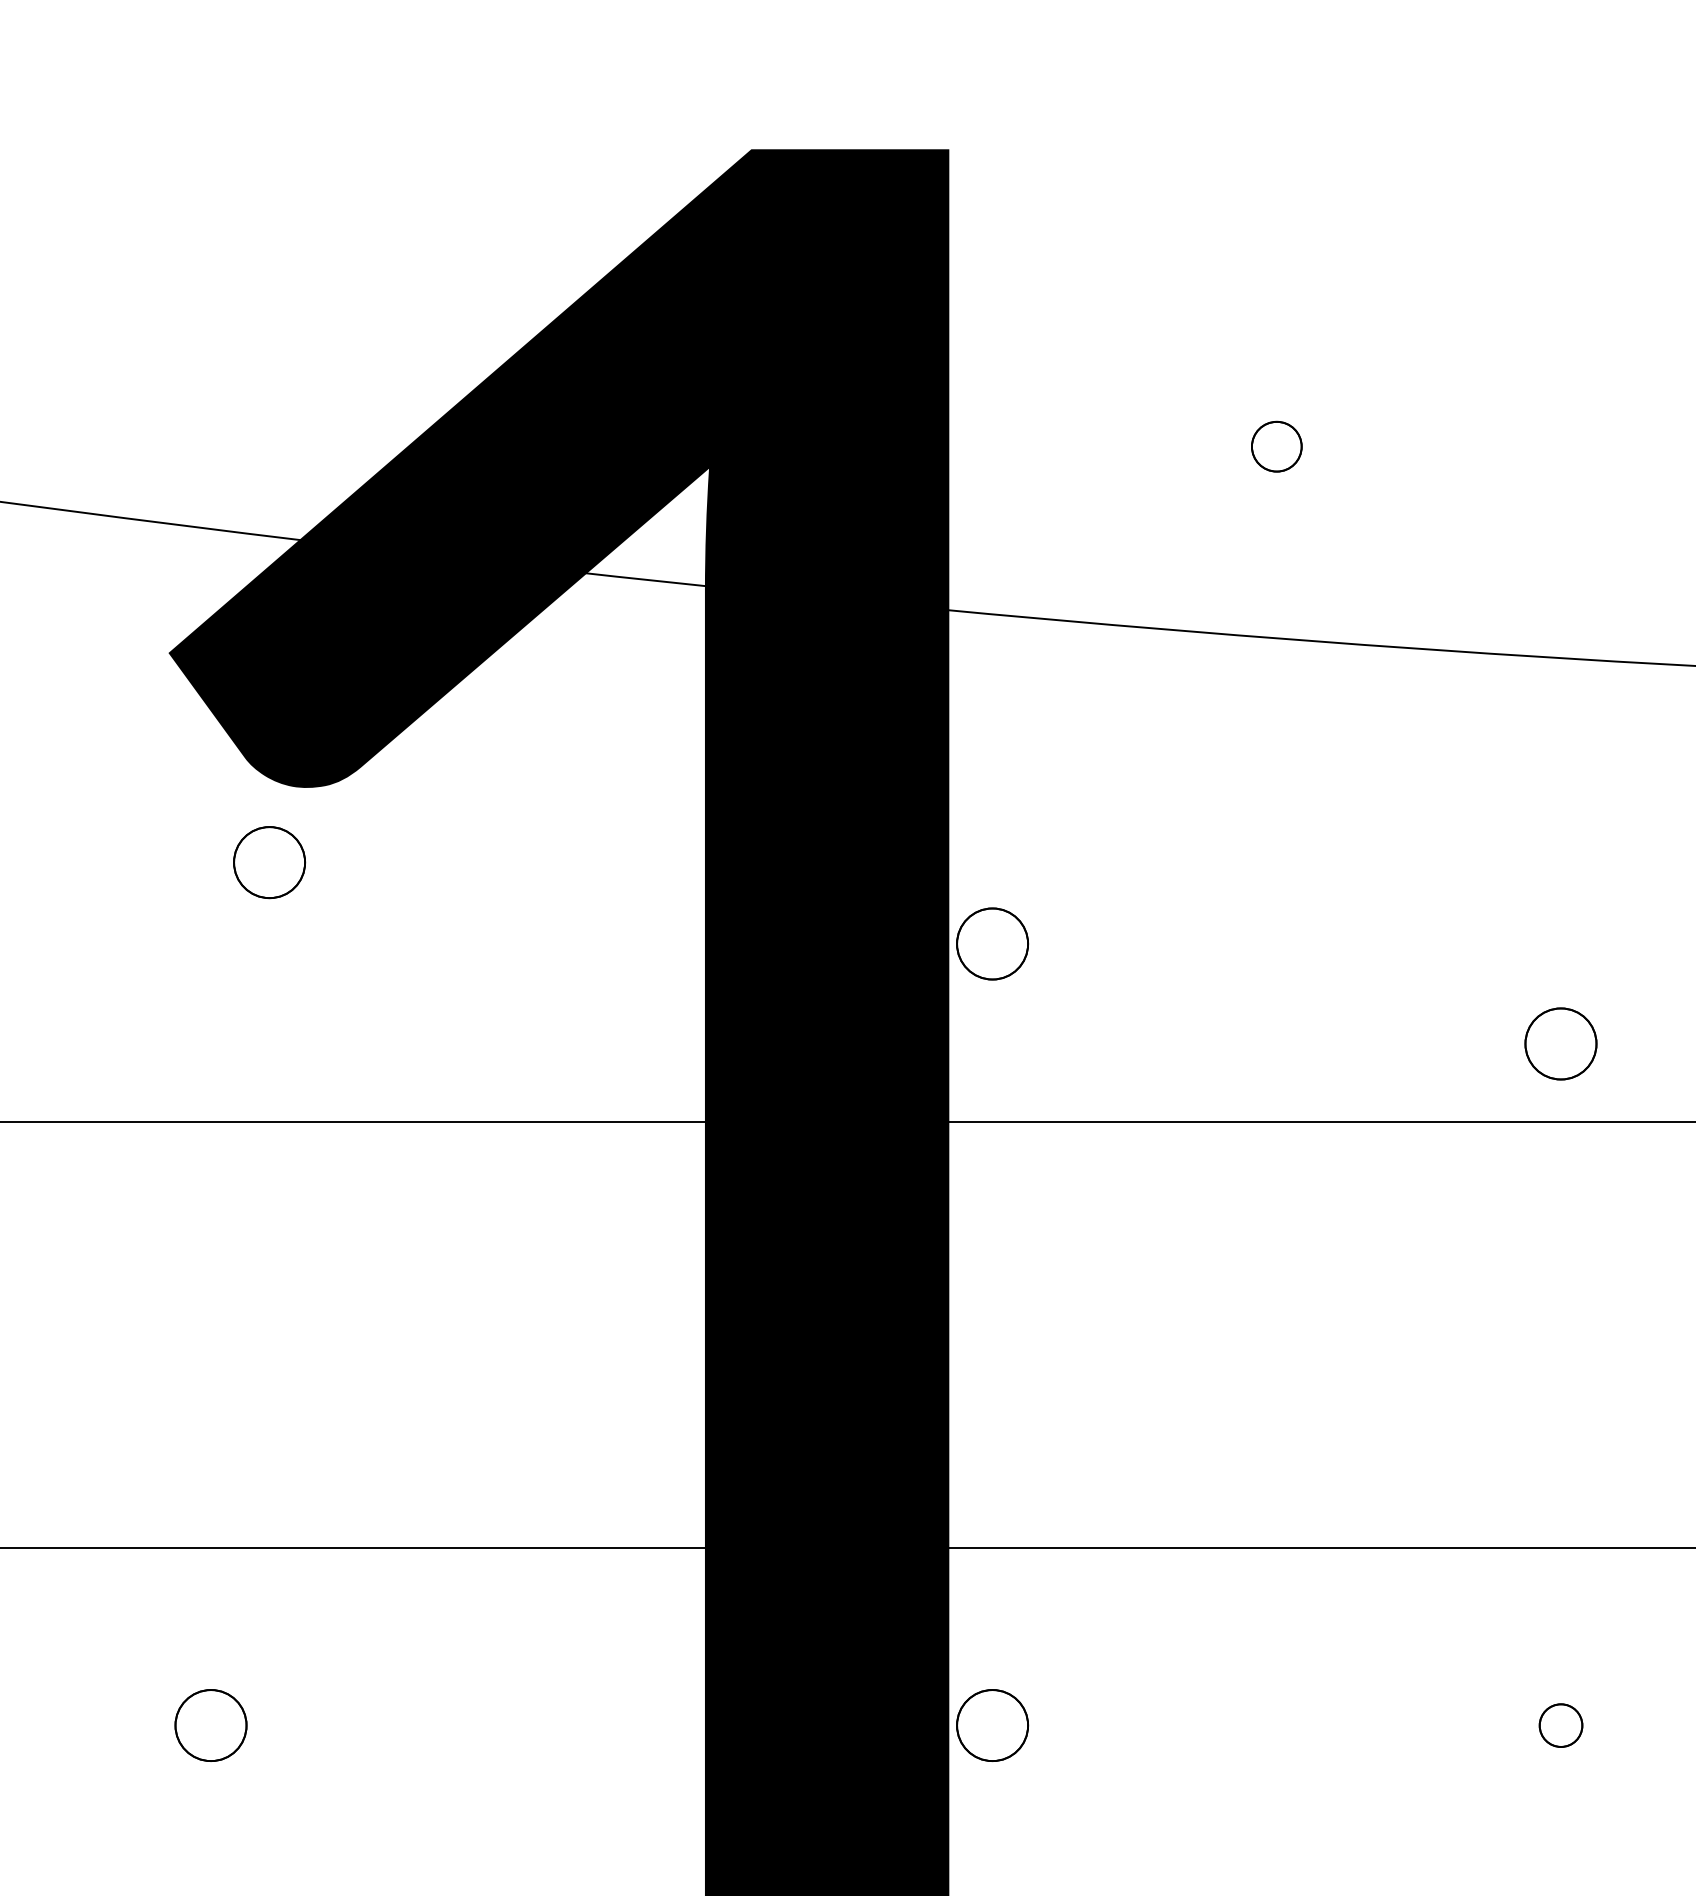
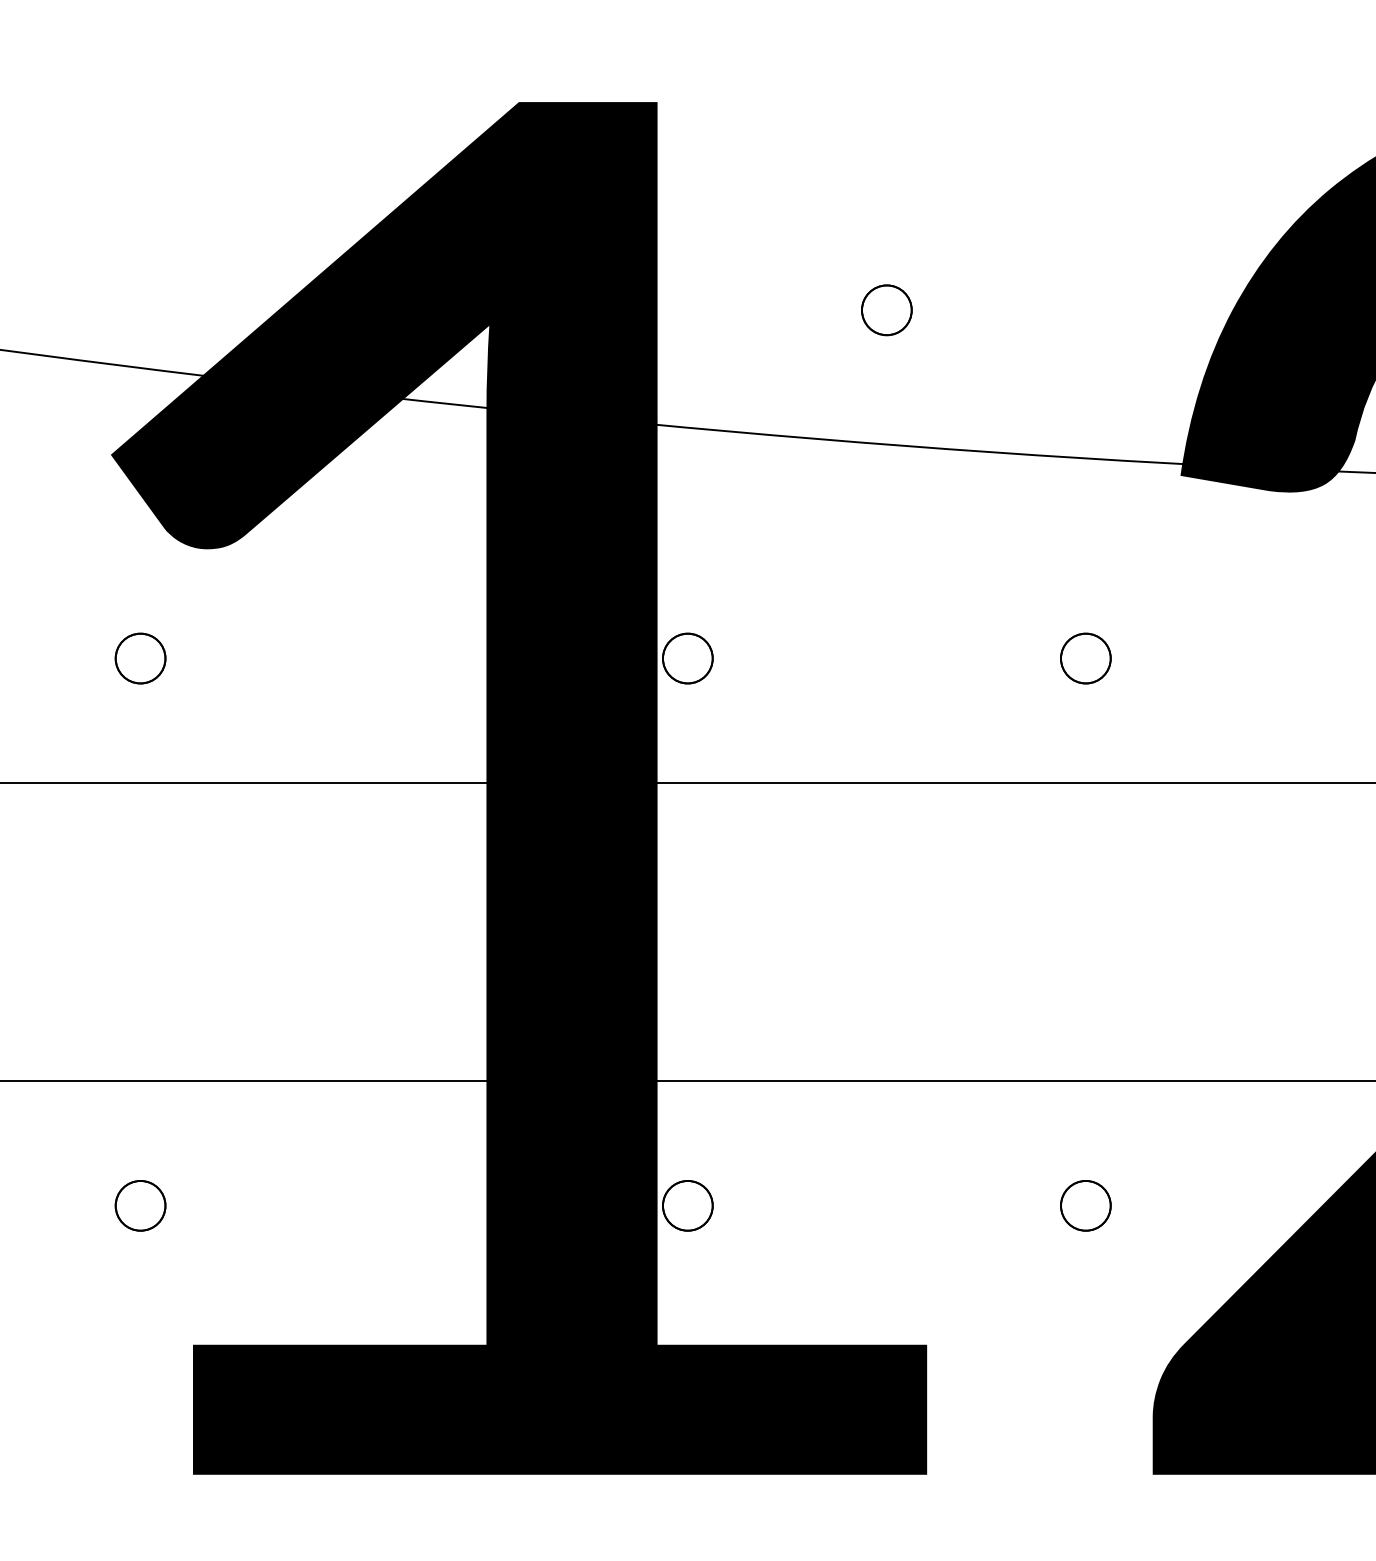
part: (1276, 446) -> (886, 310), size x1.43
part: (269, 862) -> (140, 658), moved
part: (1560, 1043) -> (1085, 658), moved
part: (1560, 1725) -> (1085, 1205), size x1.67

